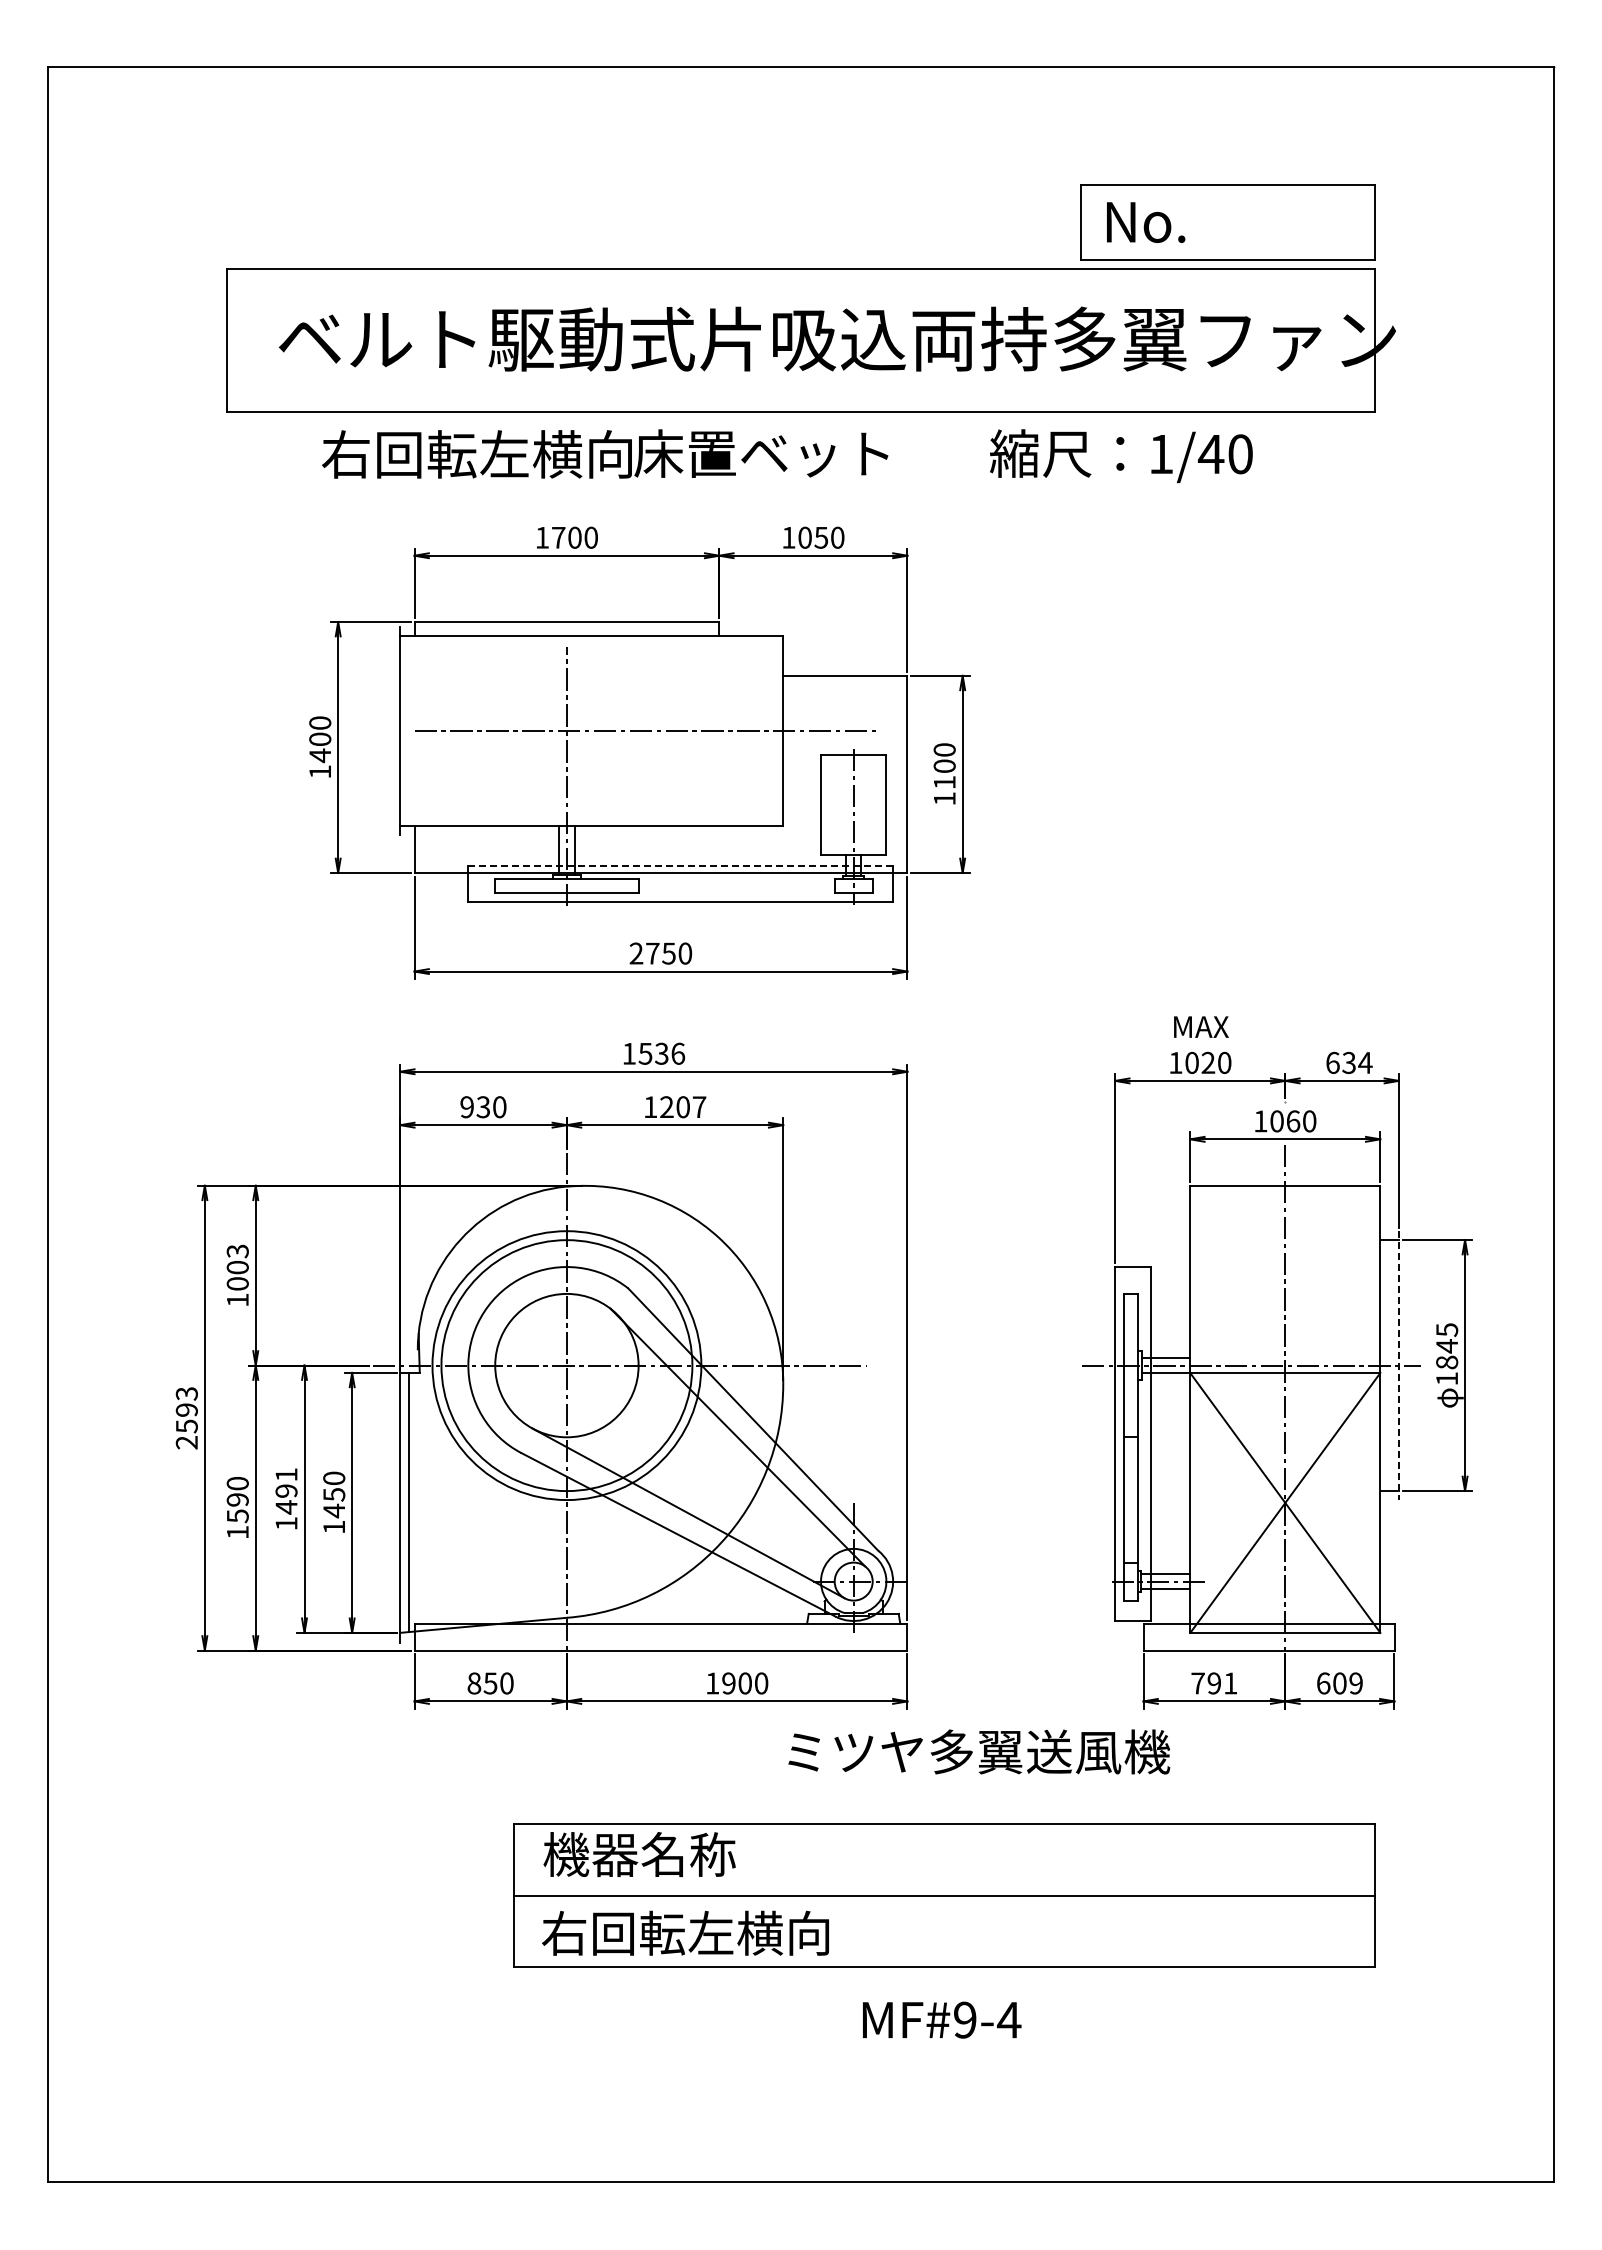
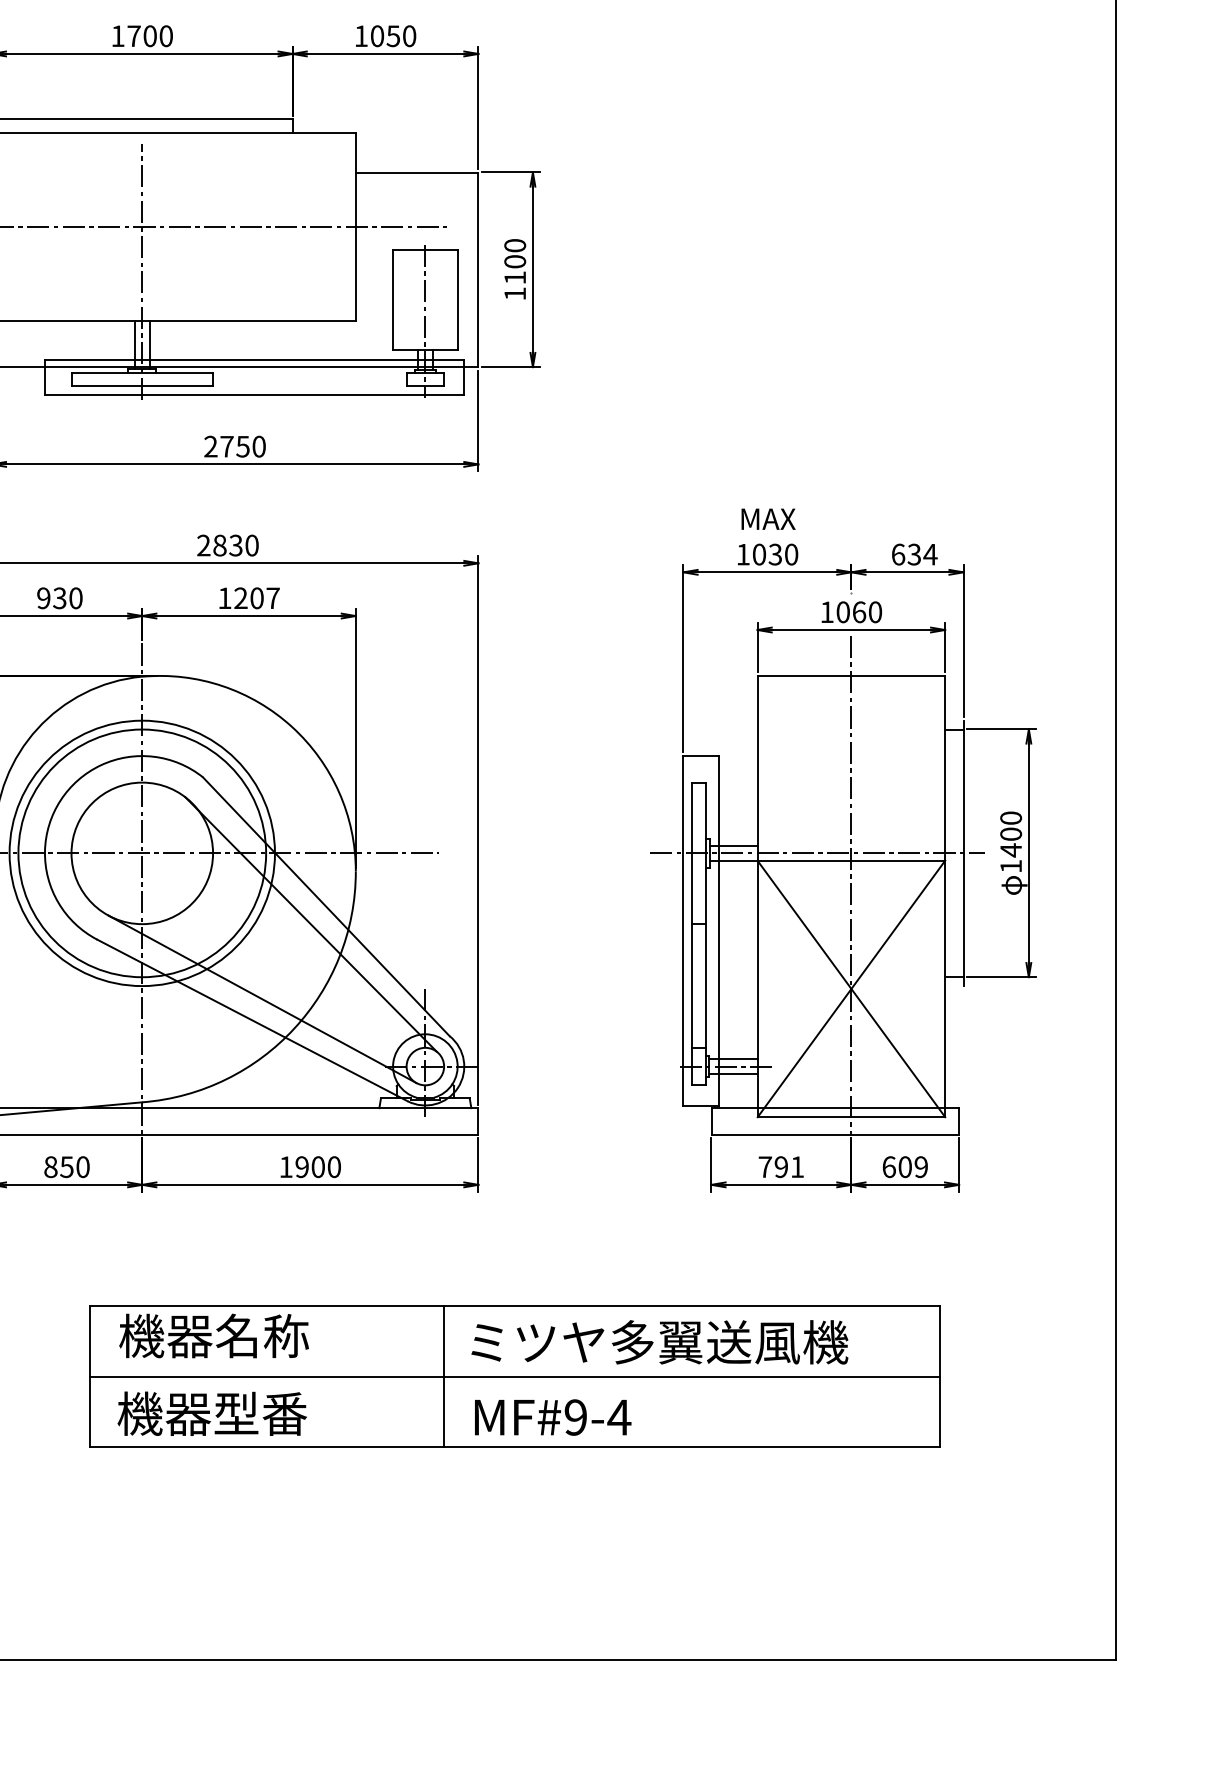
line: (681, 865) -> (255, 359), dashed -> solid
text: (653, 1053) -> (227, 545), 1536 -> 2830
text: (1208, 1062) -> (775, 554), 1020 -> 1030
text: (1447, 1346) -> (1011, 834), 1845 -> 1400
line: (1399, 1366) -> (964, 854), dashed -> solid
text: (979, 1751) -> (660, 1341), moved
line: (872, 1895) -> (443, 1376), added
text: (685, 1932) -> (259, 1412), 右回転左横向 -> 機器型番
text: (942, 2019) -> (553, 1416), moved

